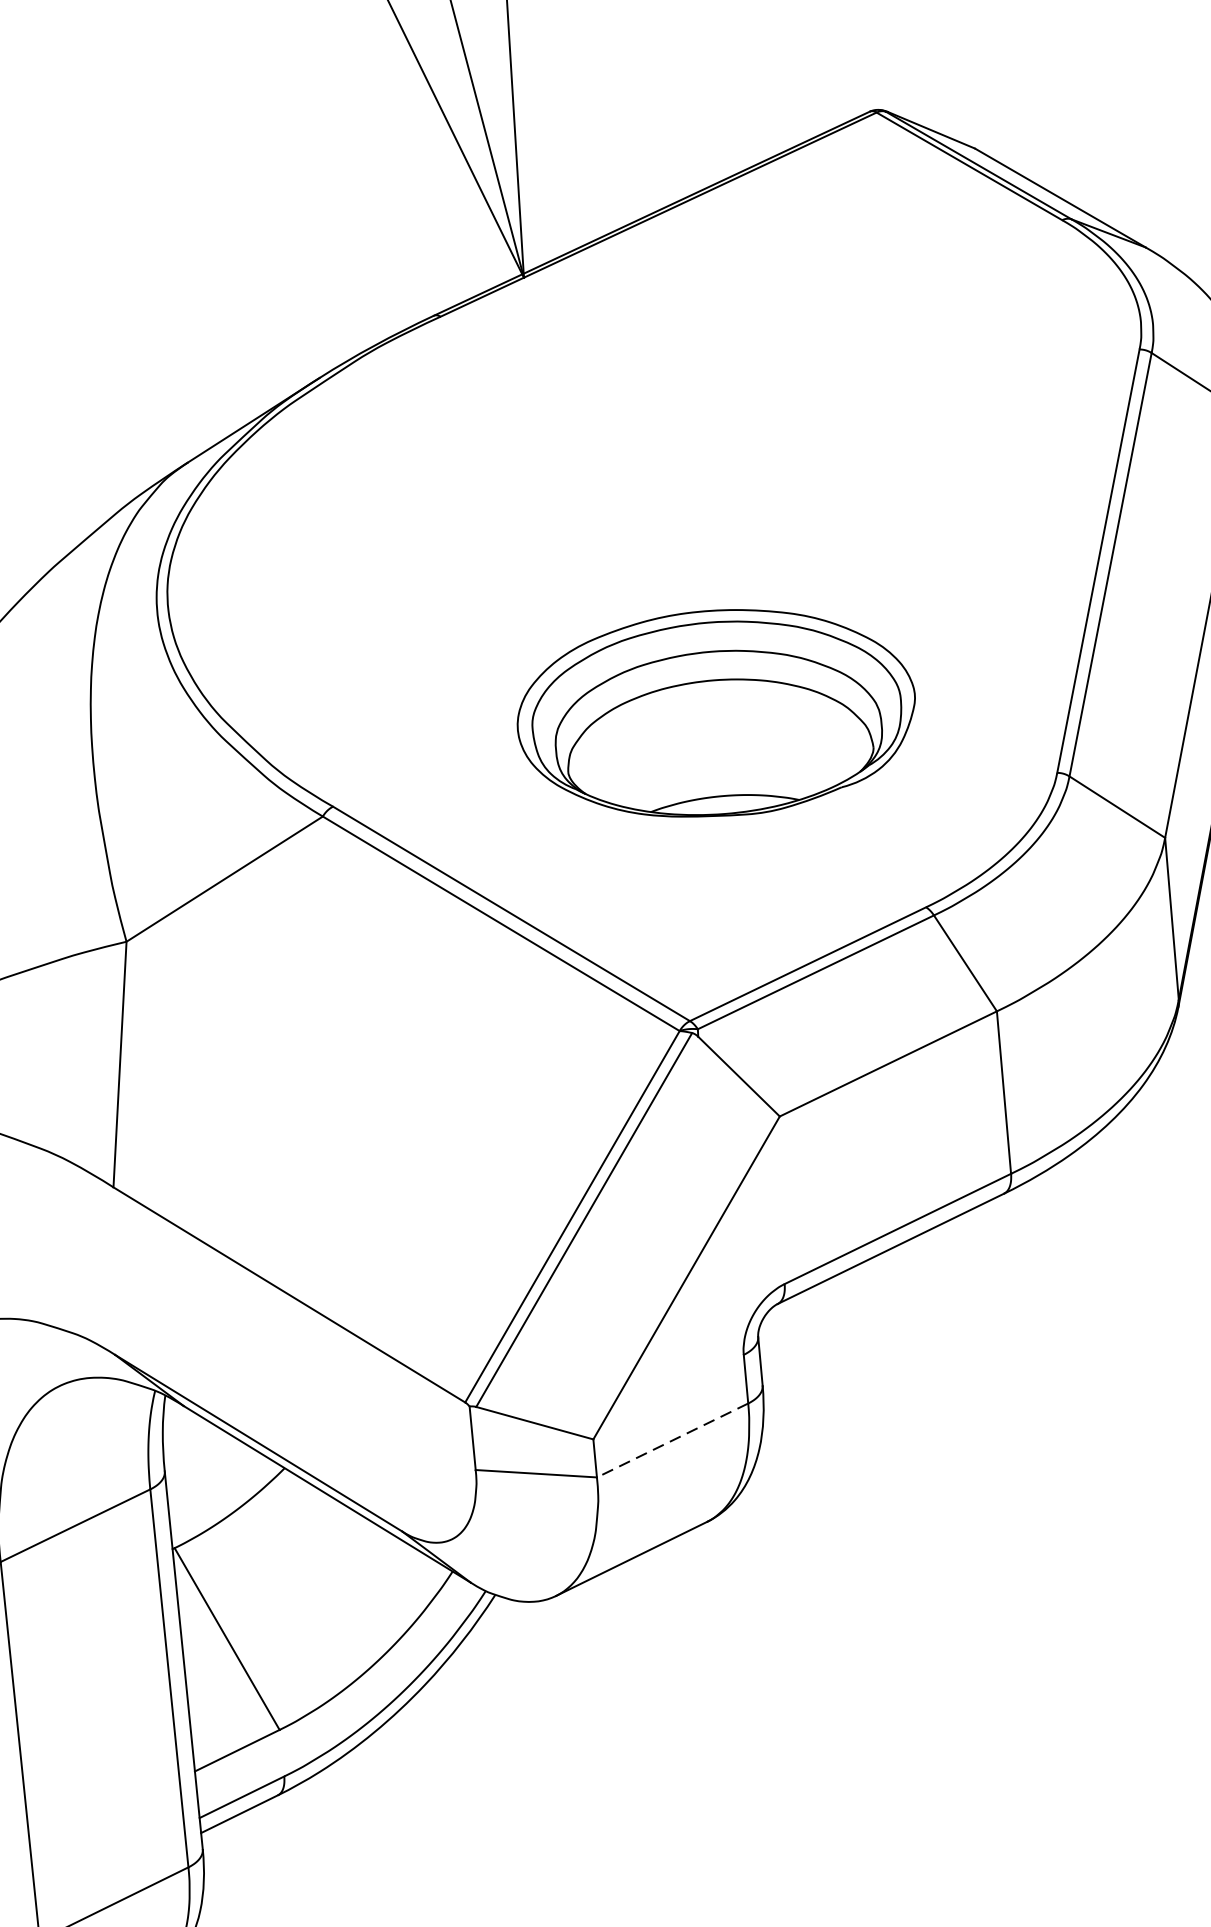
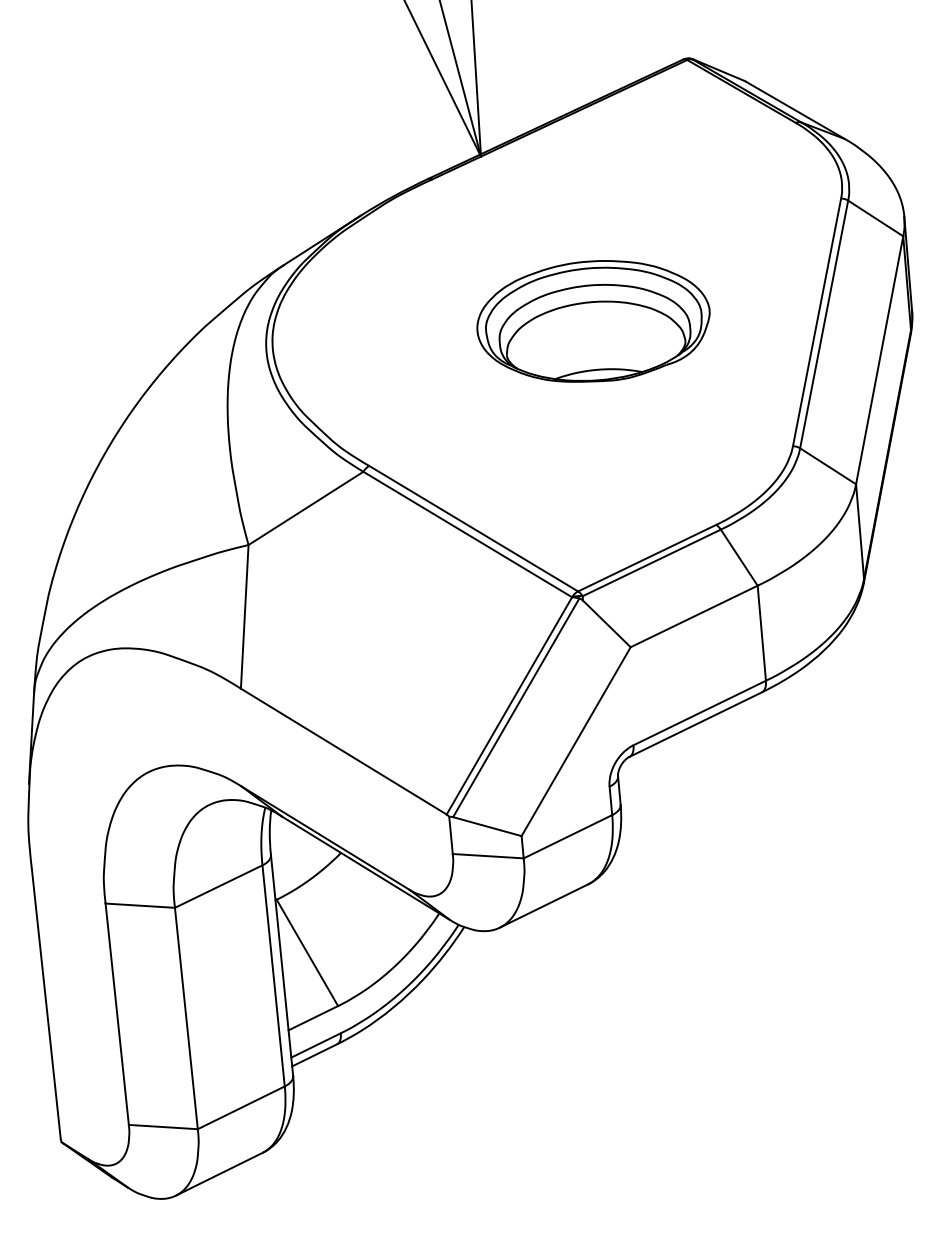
part: (716, 713) -> (593, 321), moved
line: (671, 1440) -> (567, 836), dashed -> solid

